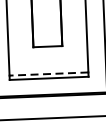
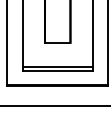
line: (48, 73) -> (57, 66), dashed -> solid

